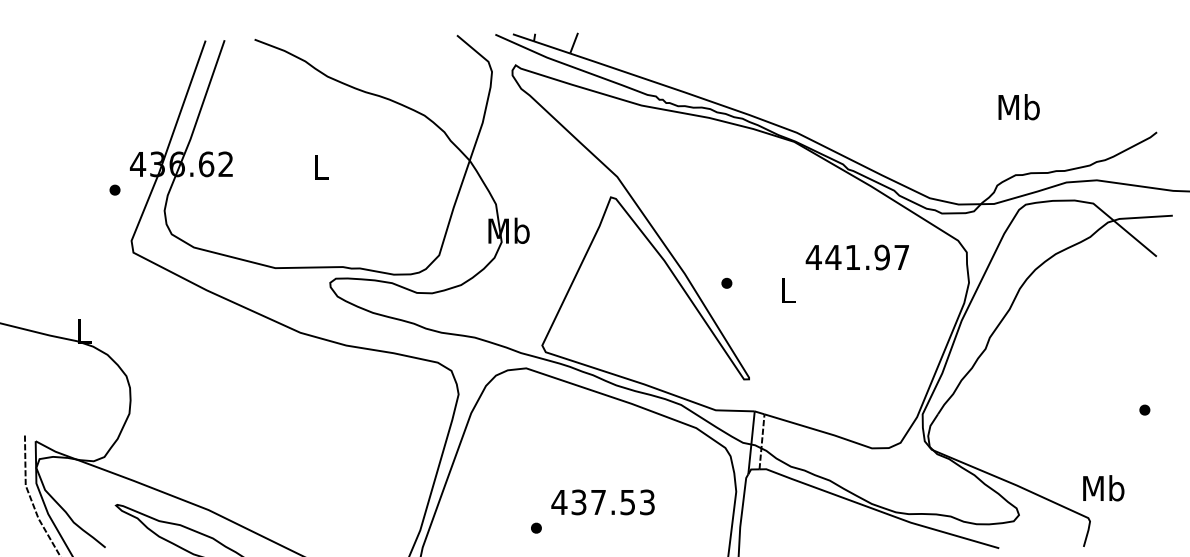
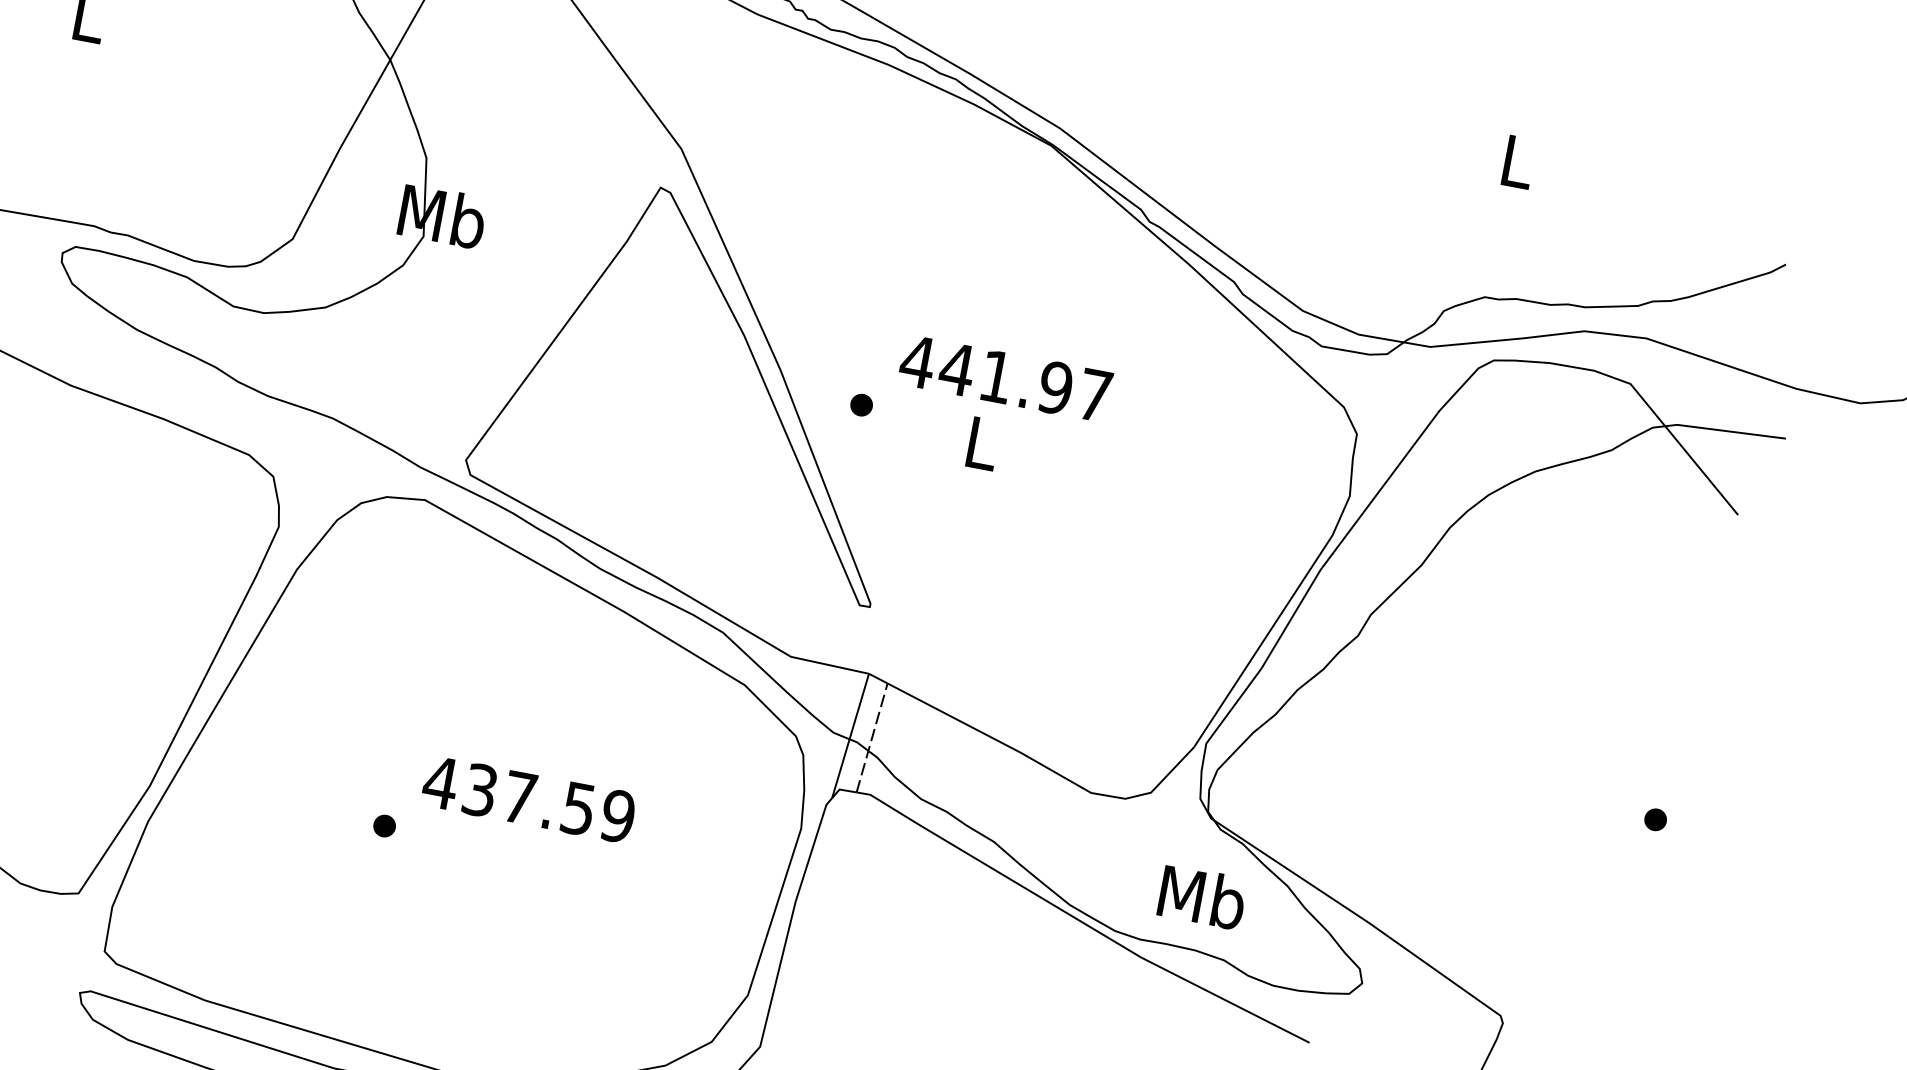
text: (1018, 107) -> (1516, 161), Mb -> L
text: (856, 257) -> (1003, 378), moved
text: (1103, 488) -> (1201, 897), moved
text: (646, 501) -> (616, 814), 437.53 -> 437.59

